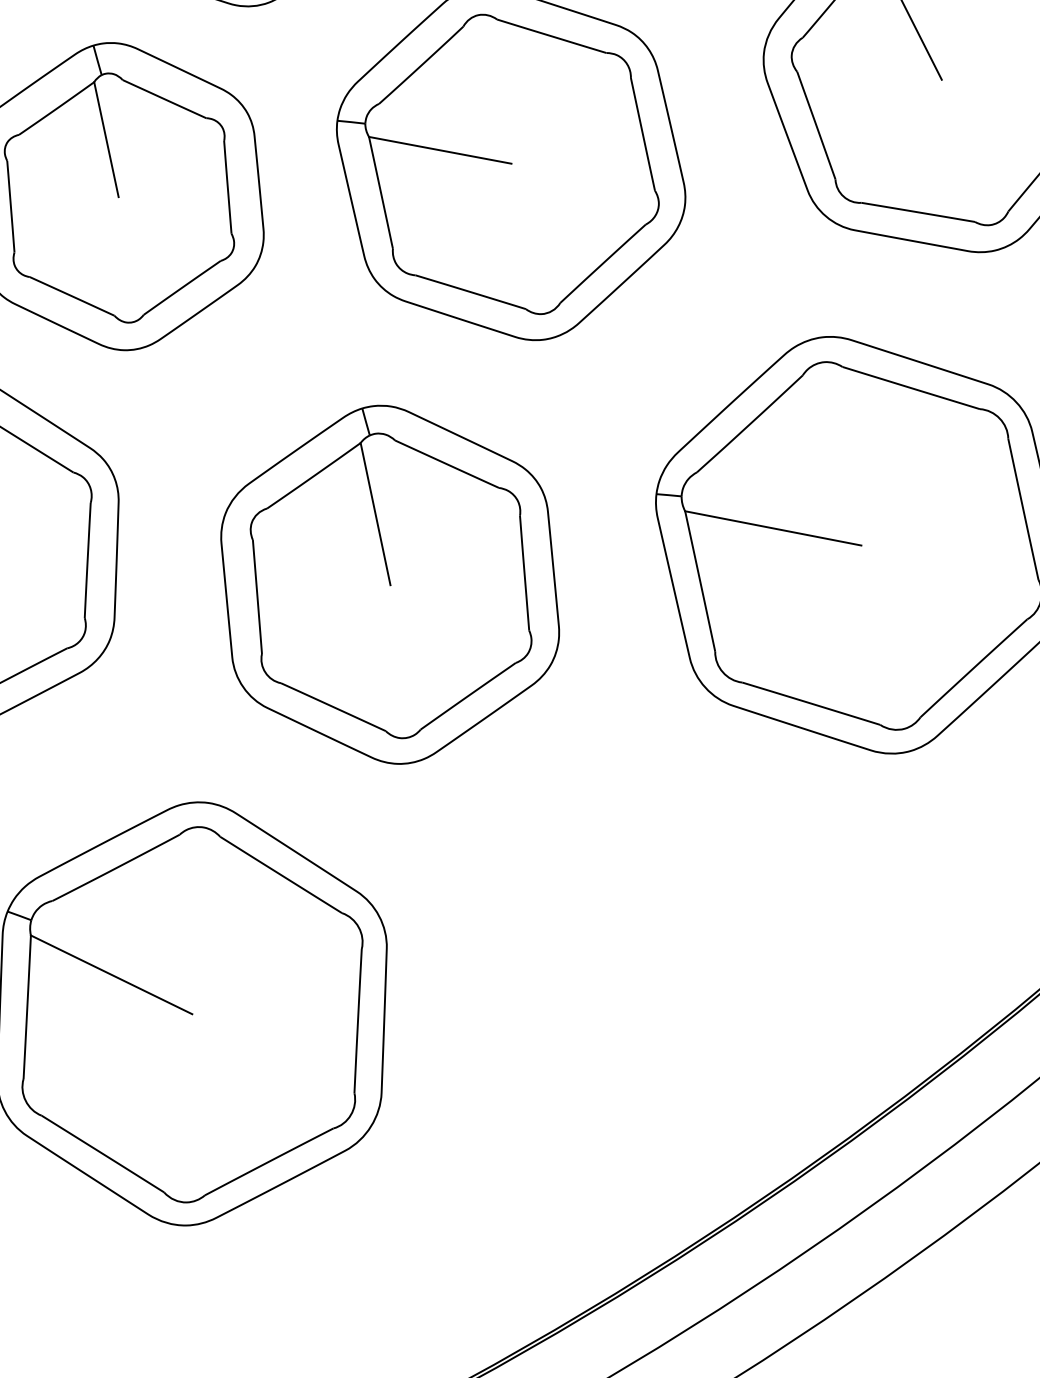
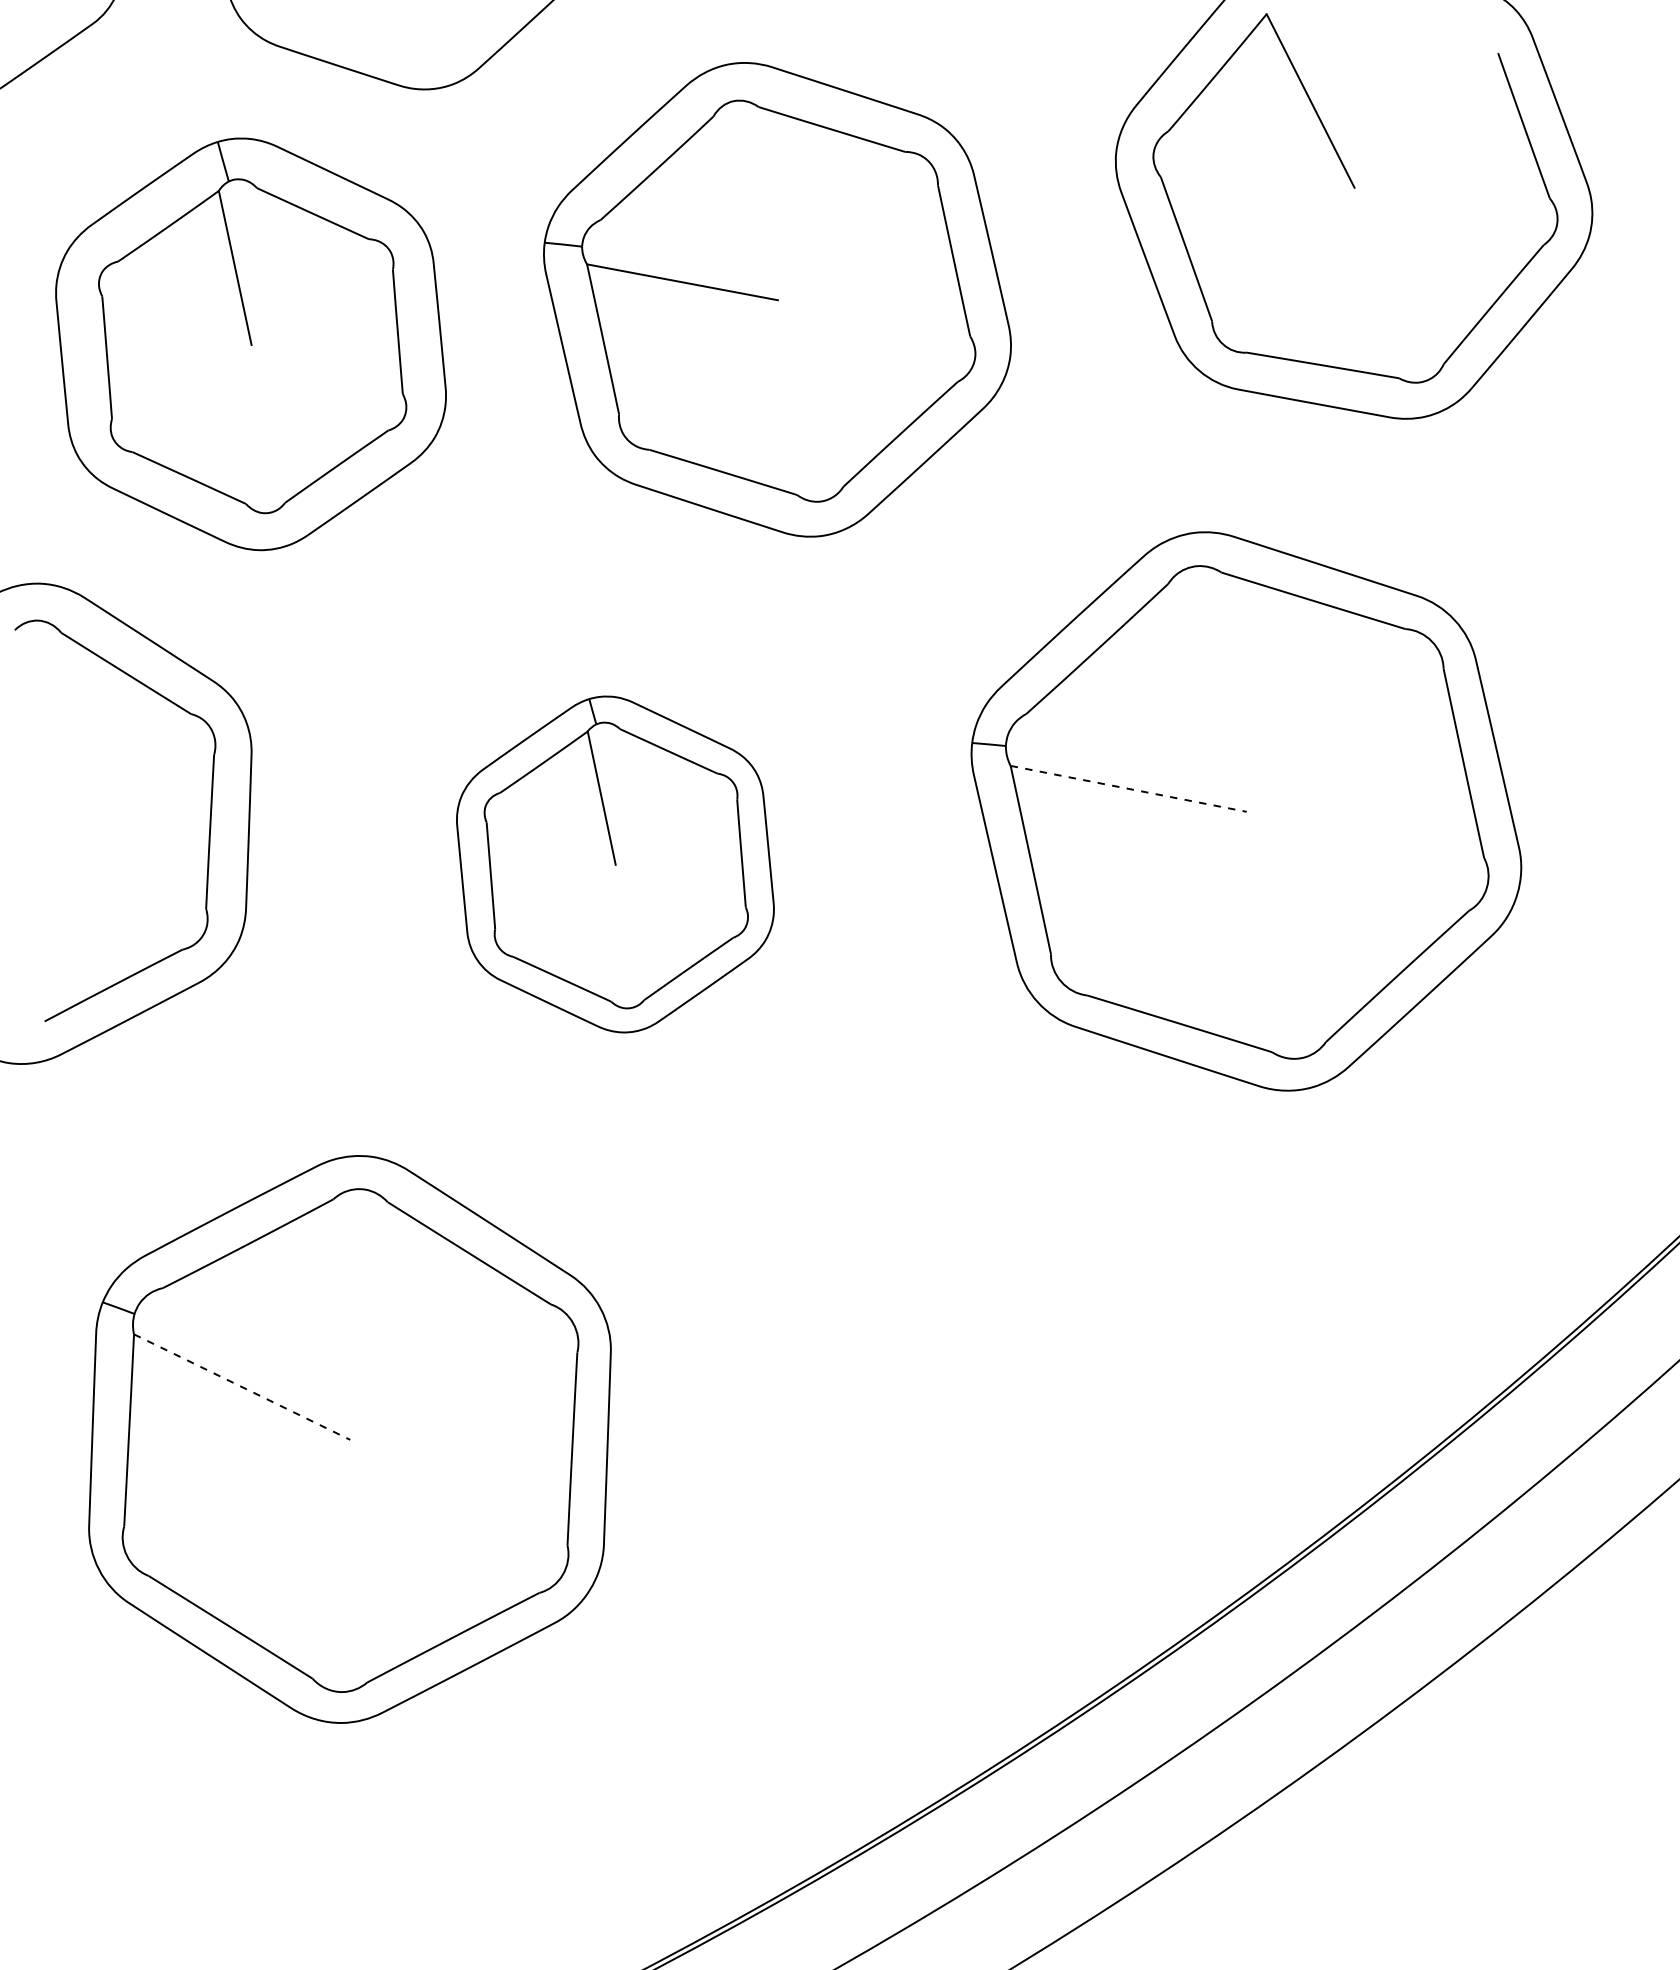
line: (773, 528) -> (1129, 788), solid -> dashed
part: (390, 584) -> (615, 864), size x0.7
line: (111, 975) -> (242, 1387), solid -> dashed

